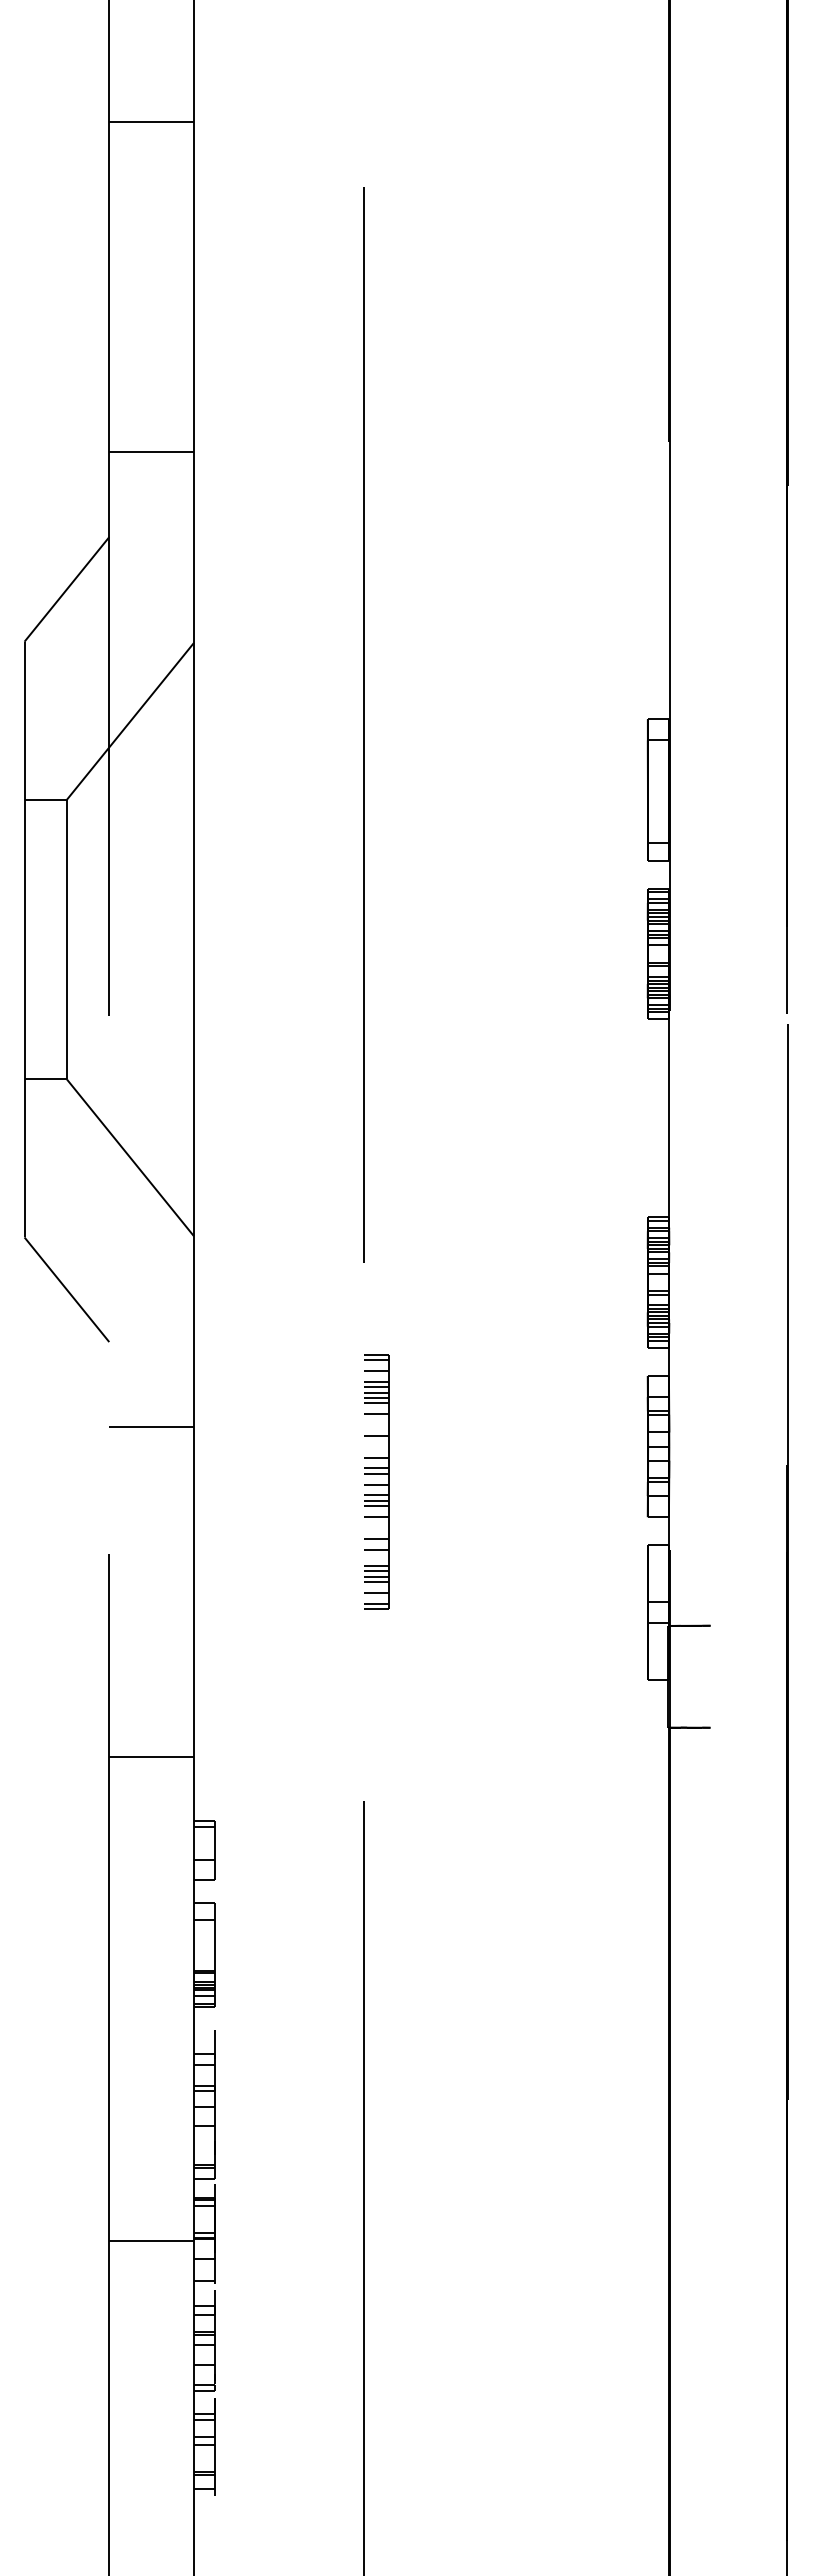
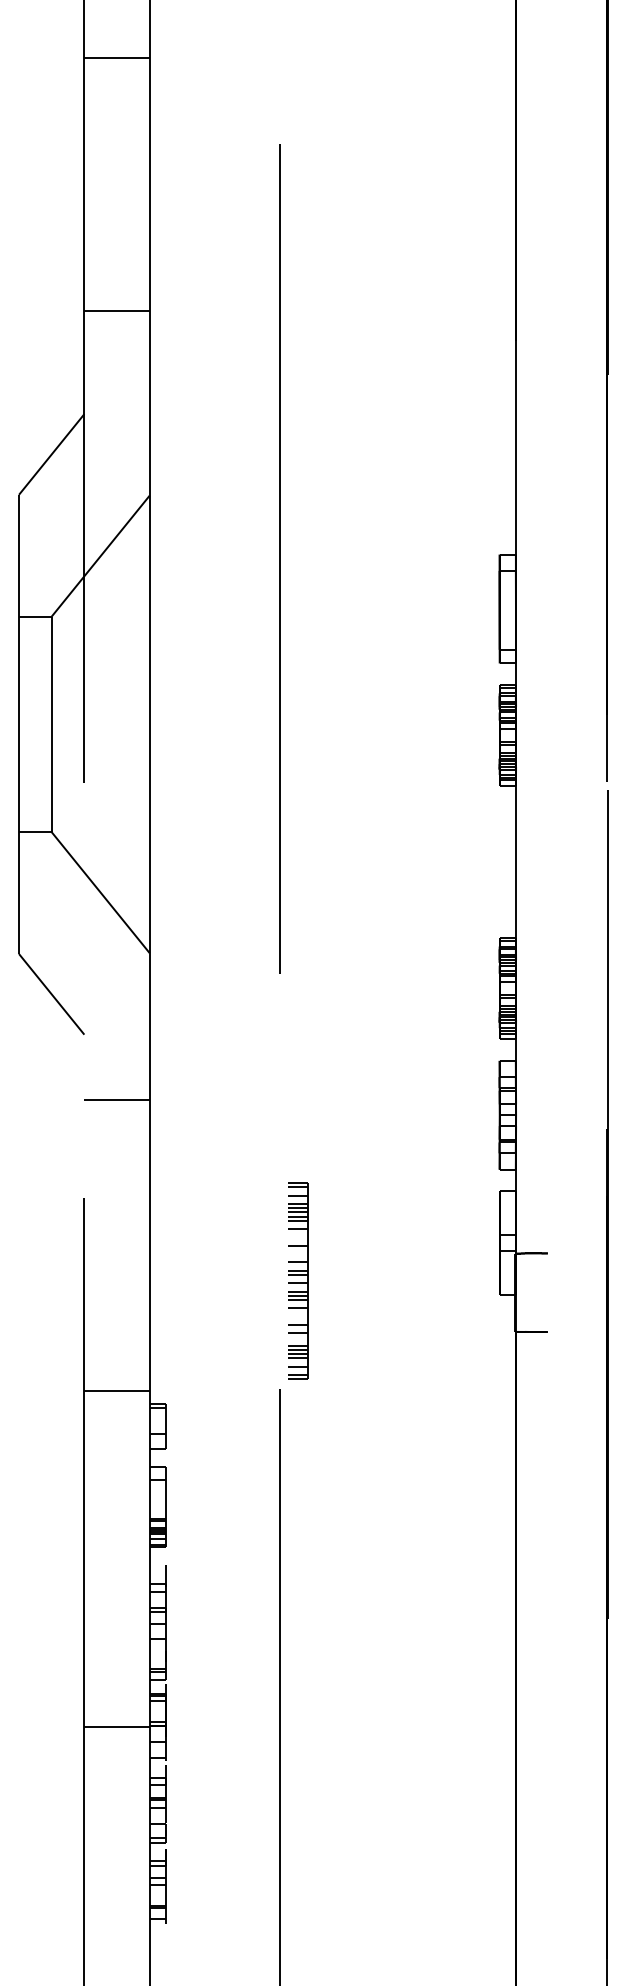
line: (151, 122) -> (116, 58), moved
line: (151, 452) -> (116, 311), moved
part: (376, 1481) -> (298, 1280), moved
line: (151, 1756) -> (116, 1390), moved

